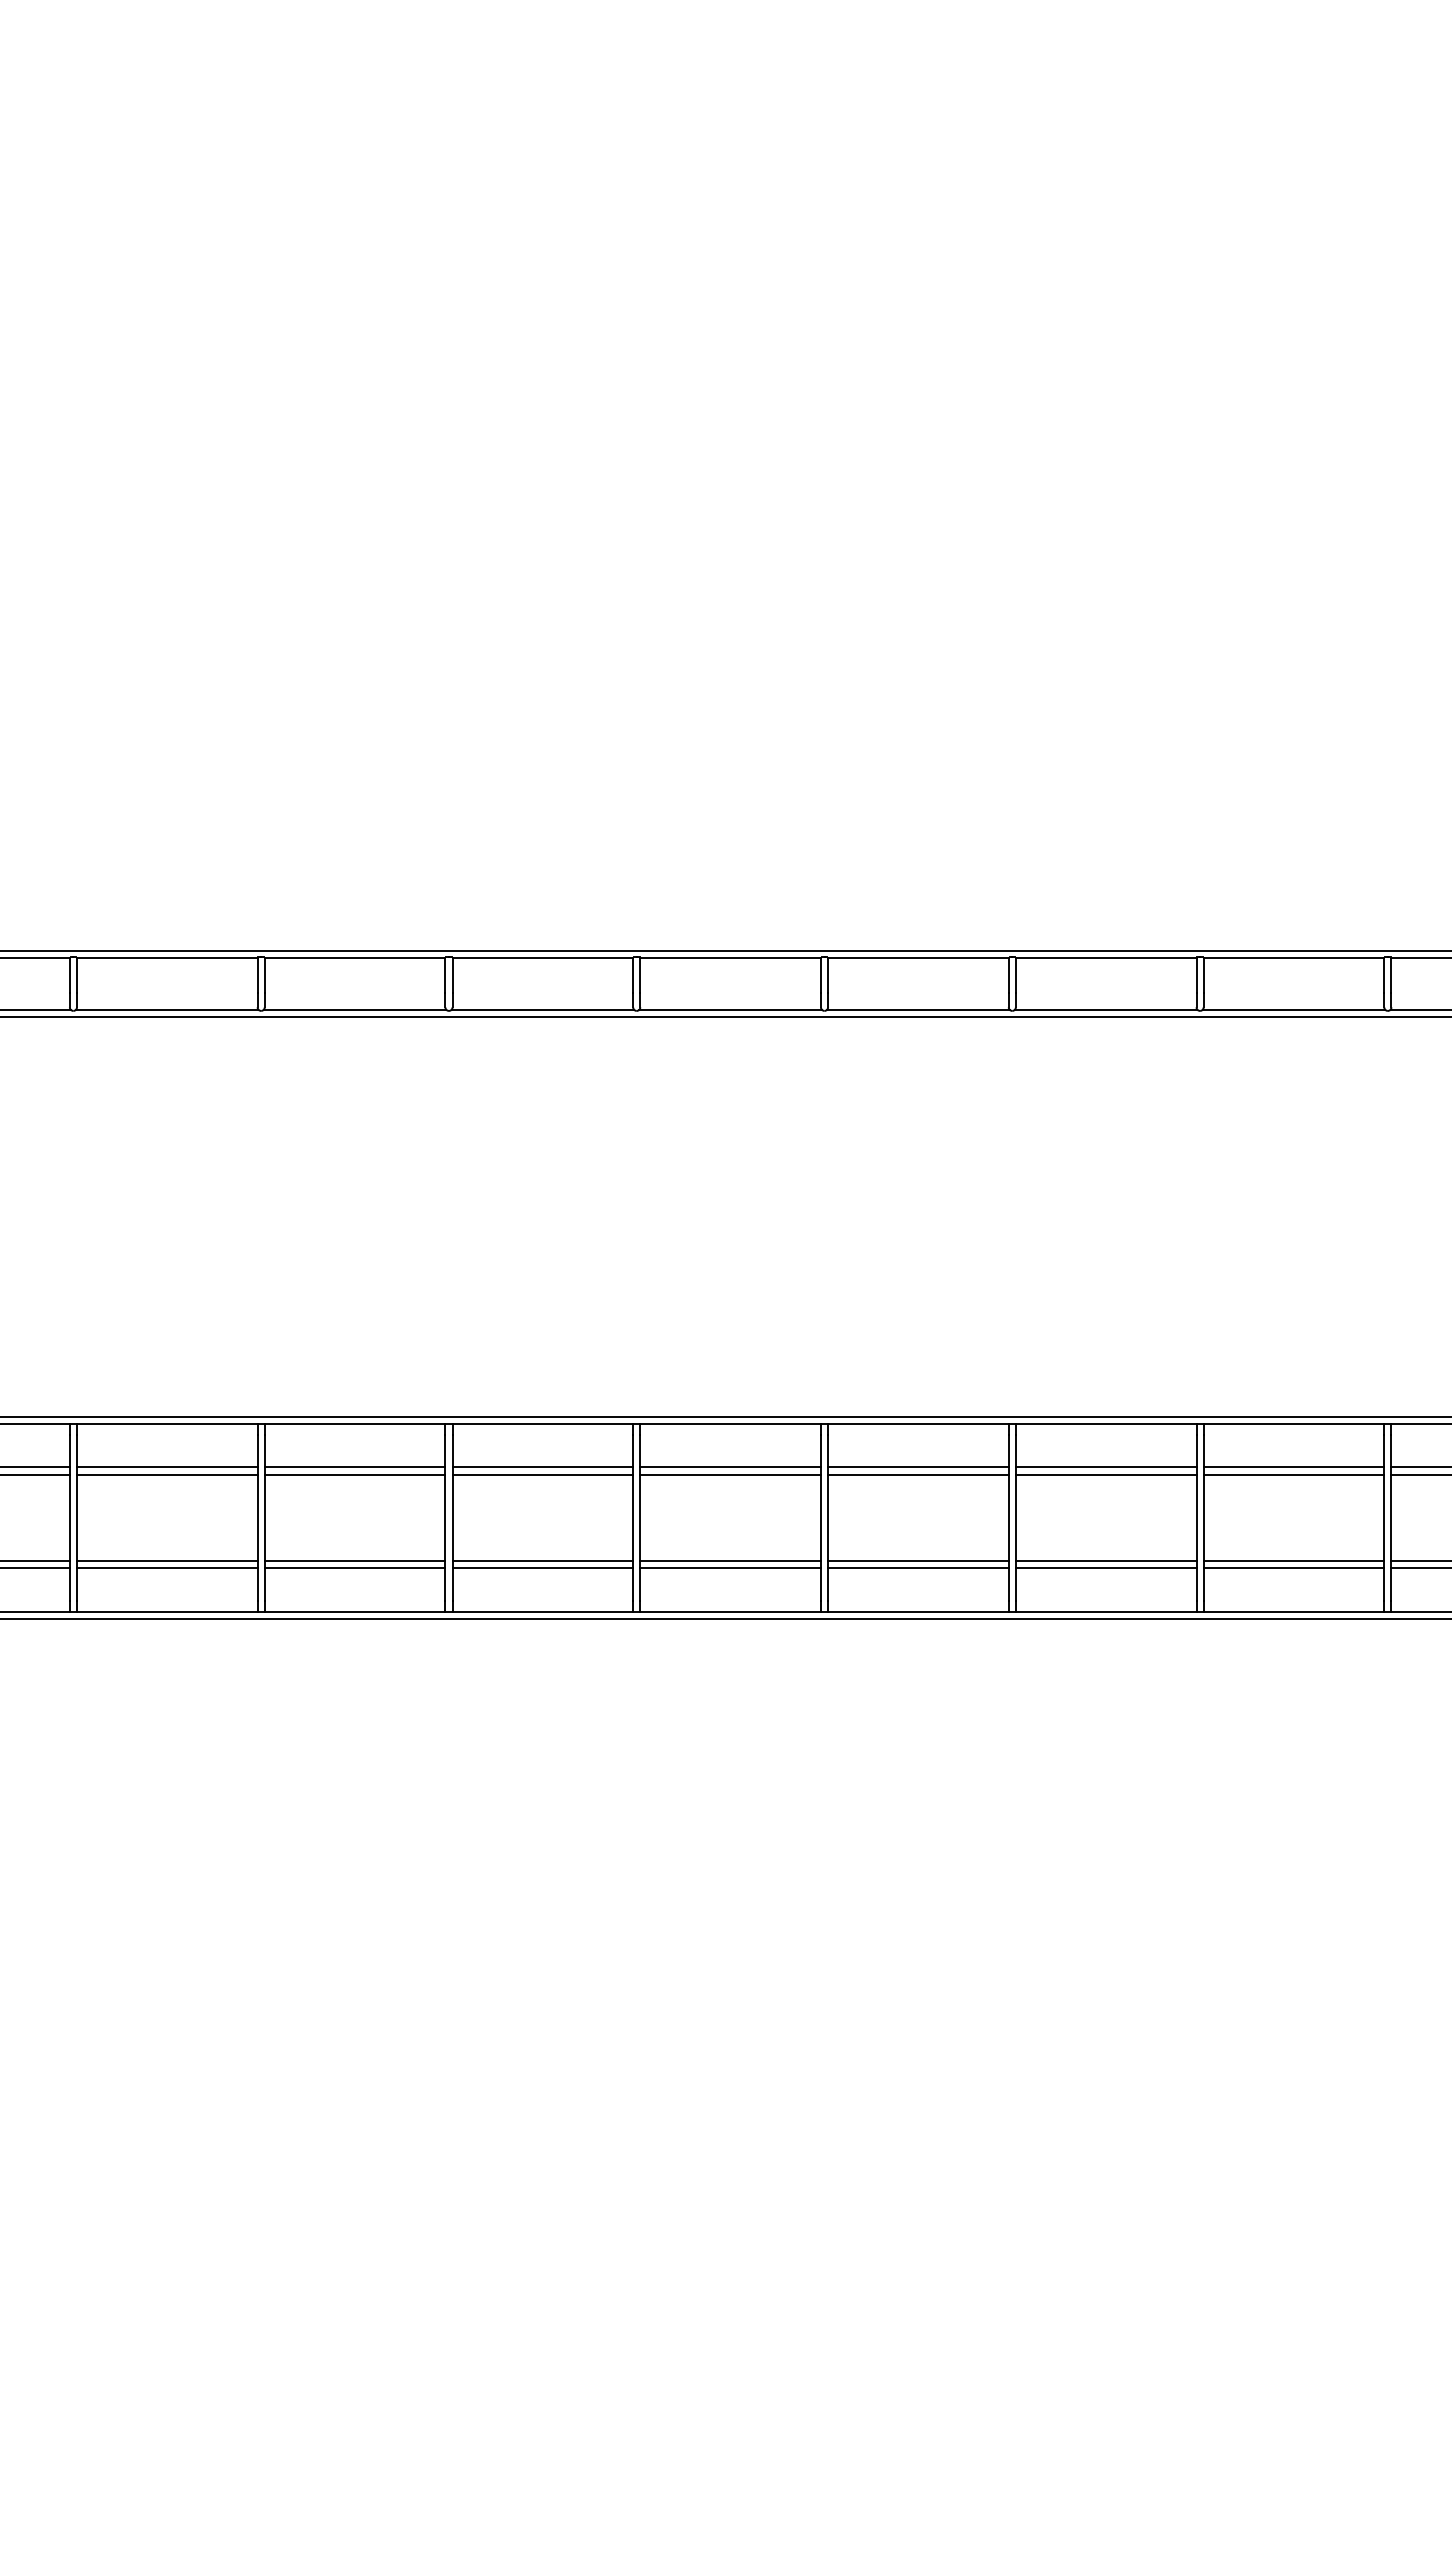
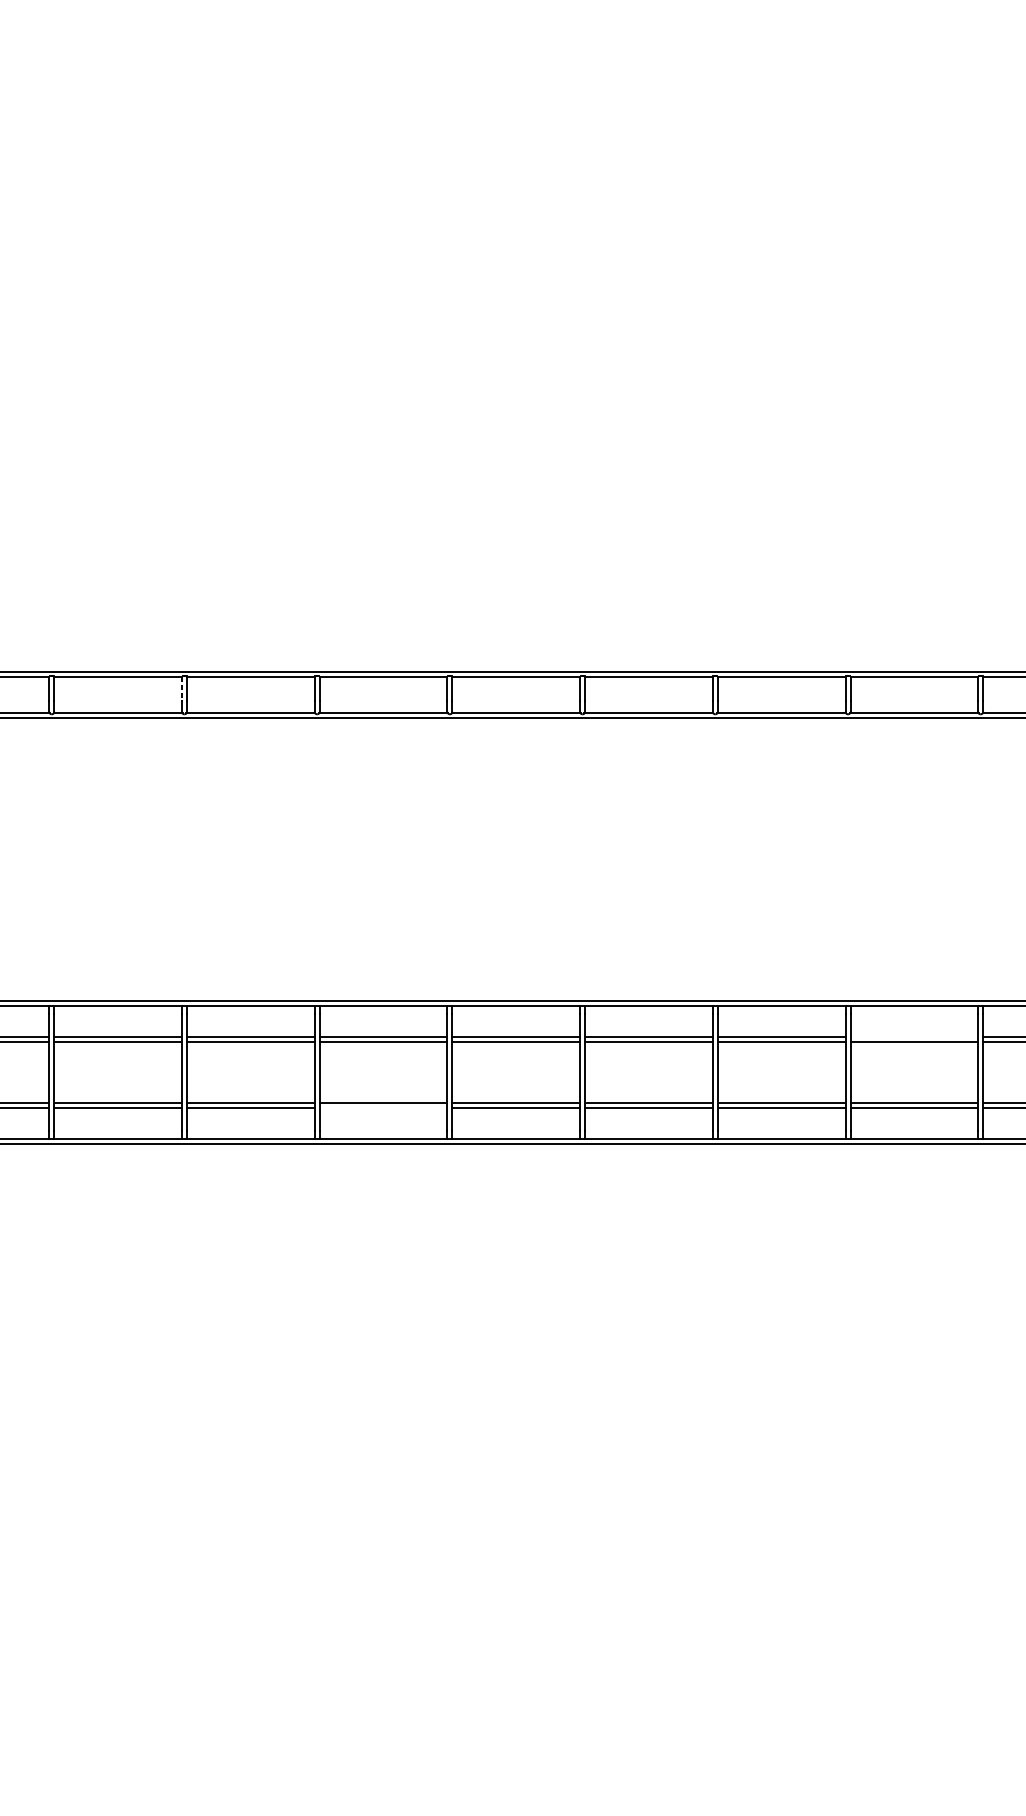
line: (257, 975) -> (181, 689), solid -> dashed
line: (1293, 1467) -> (914, 1036), removed
line: (542, 1568) -> (383, 1108), removed

